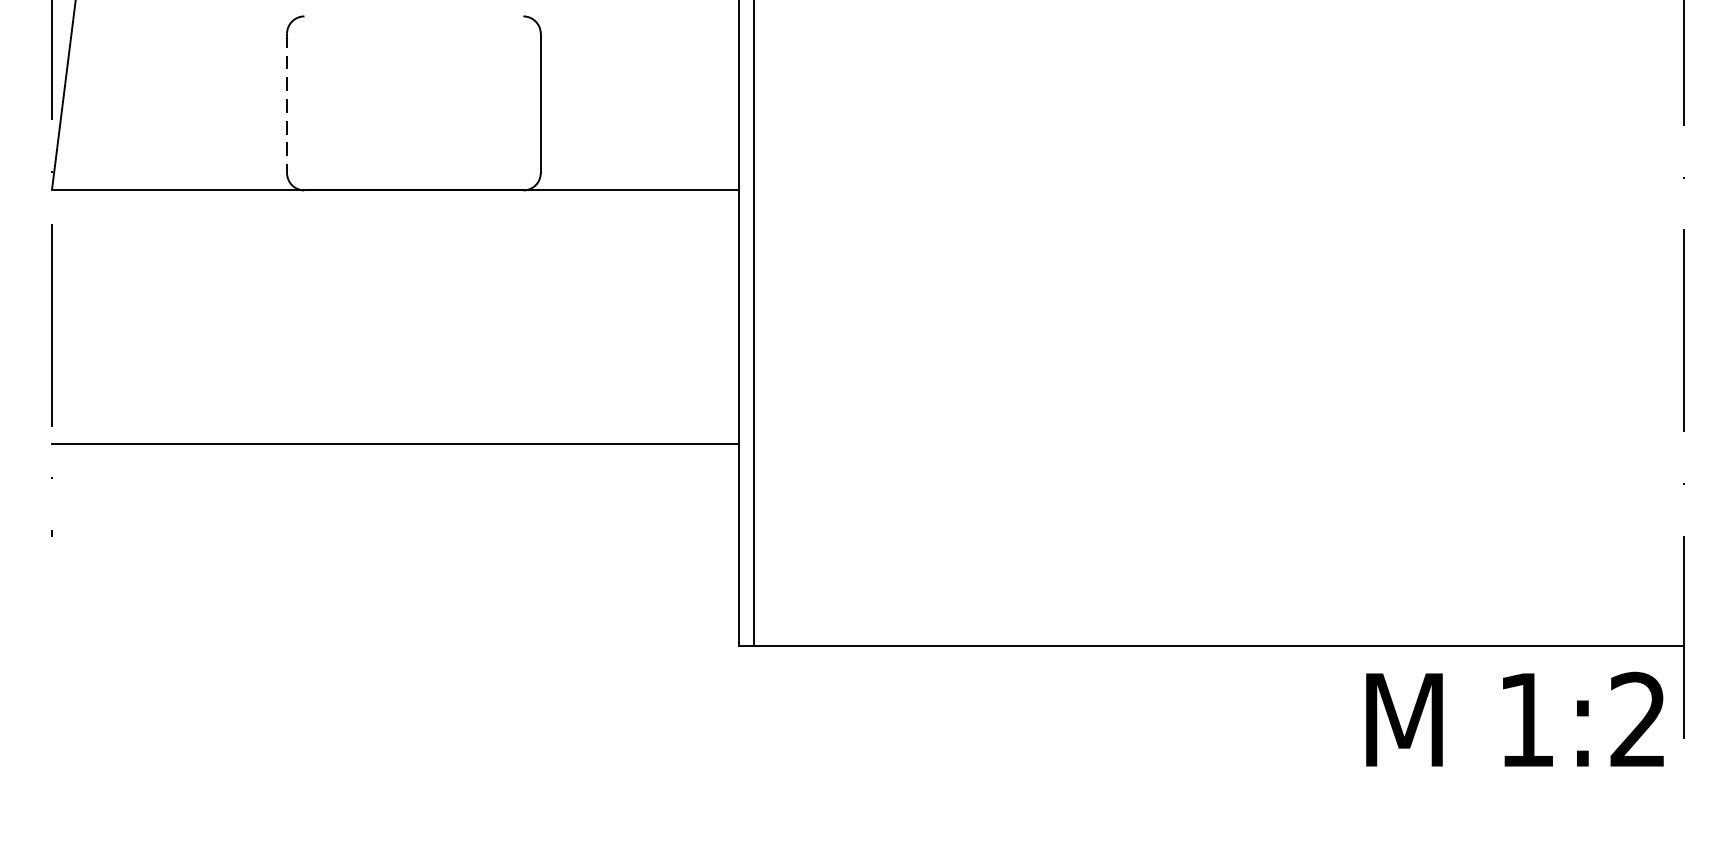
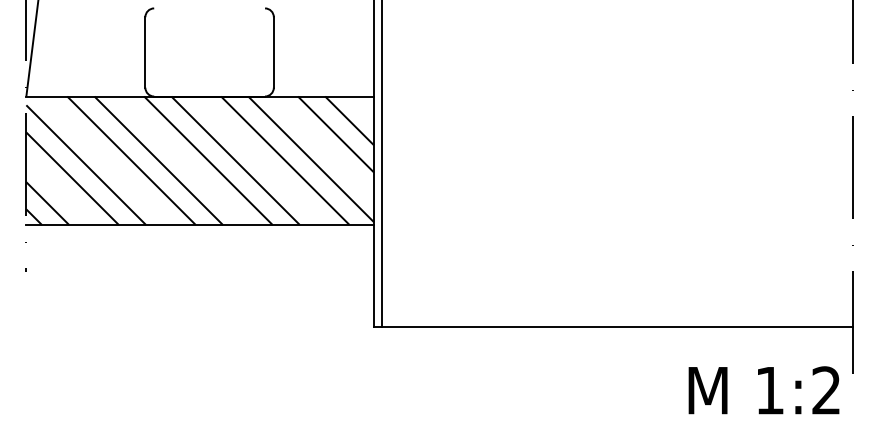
line: (287, 103) -> (145, 52), dashed -> solid
hatch: (395, 316) -> (200, 160), added
text: (1513, 719) -> (763, 390), moved

